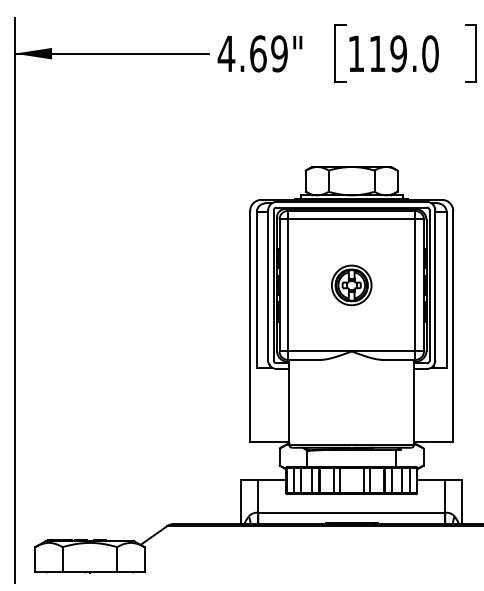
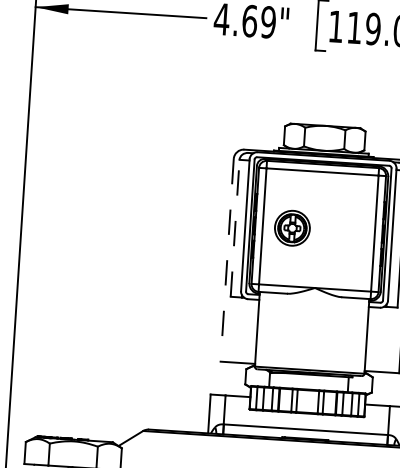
part: (351, 285) -> (292, 228), moved
line: (256, 289) -> (234, 228), solid -> dashed
line: (250, 327) -> (227, 261), solid -> dashed

